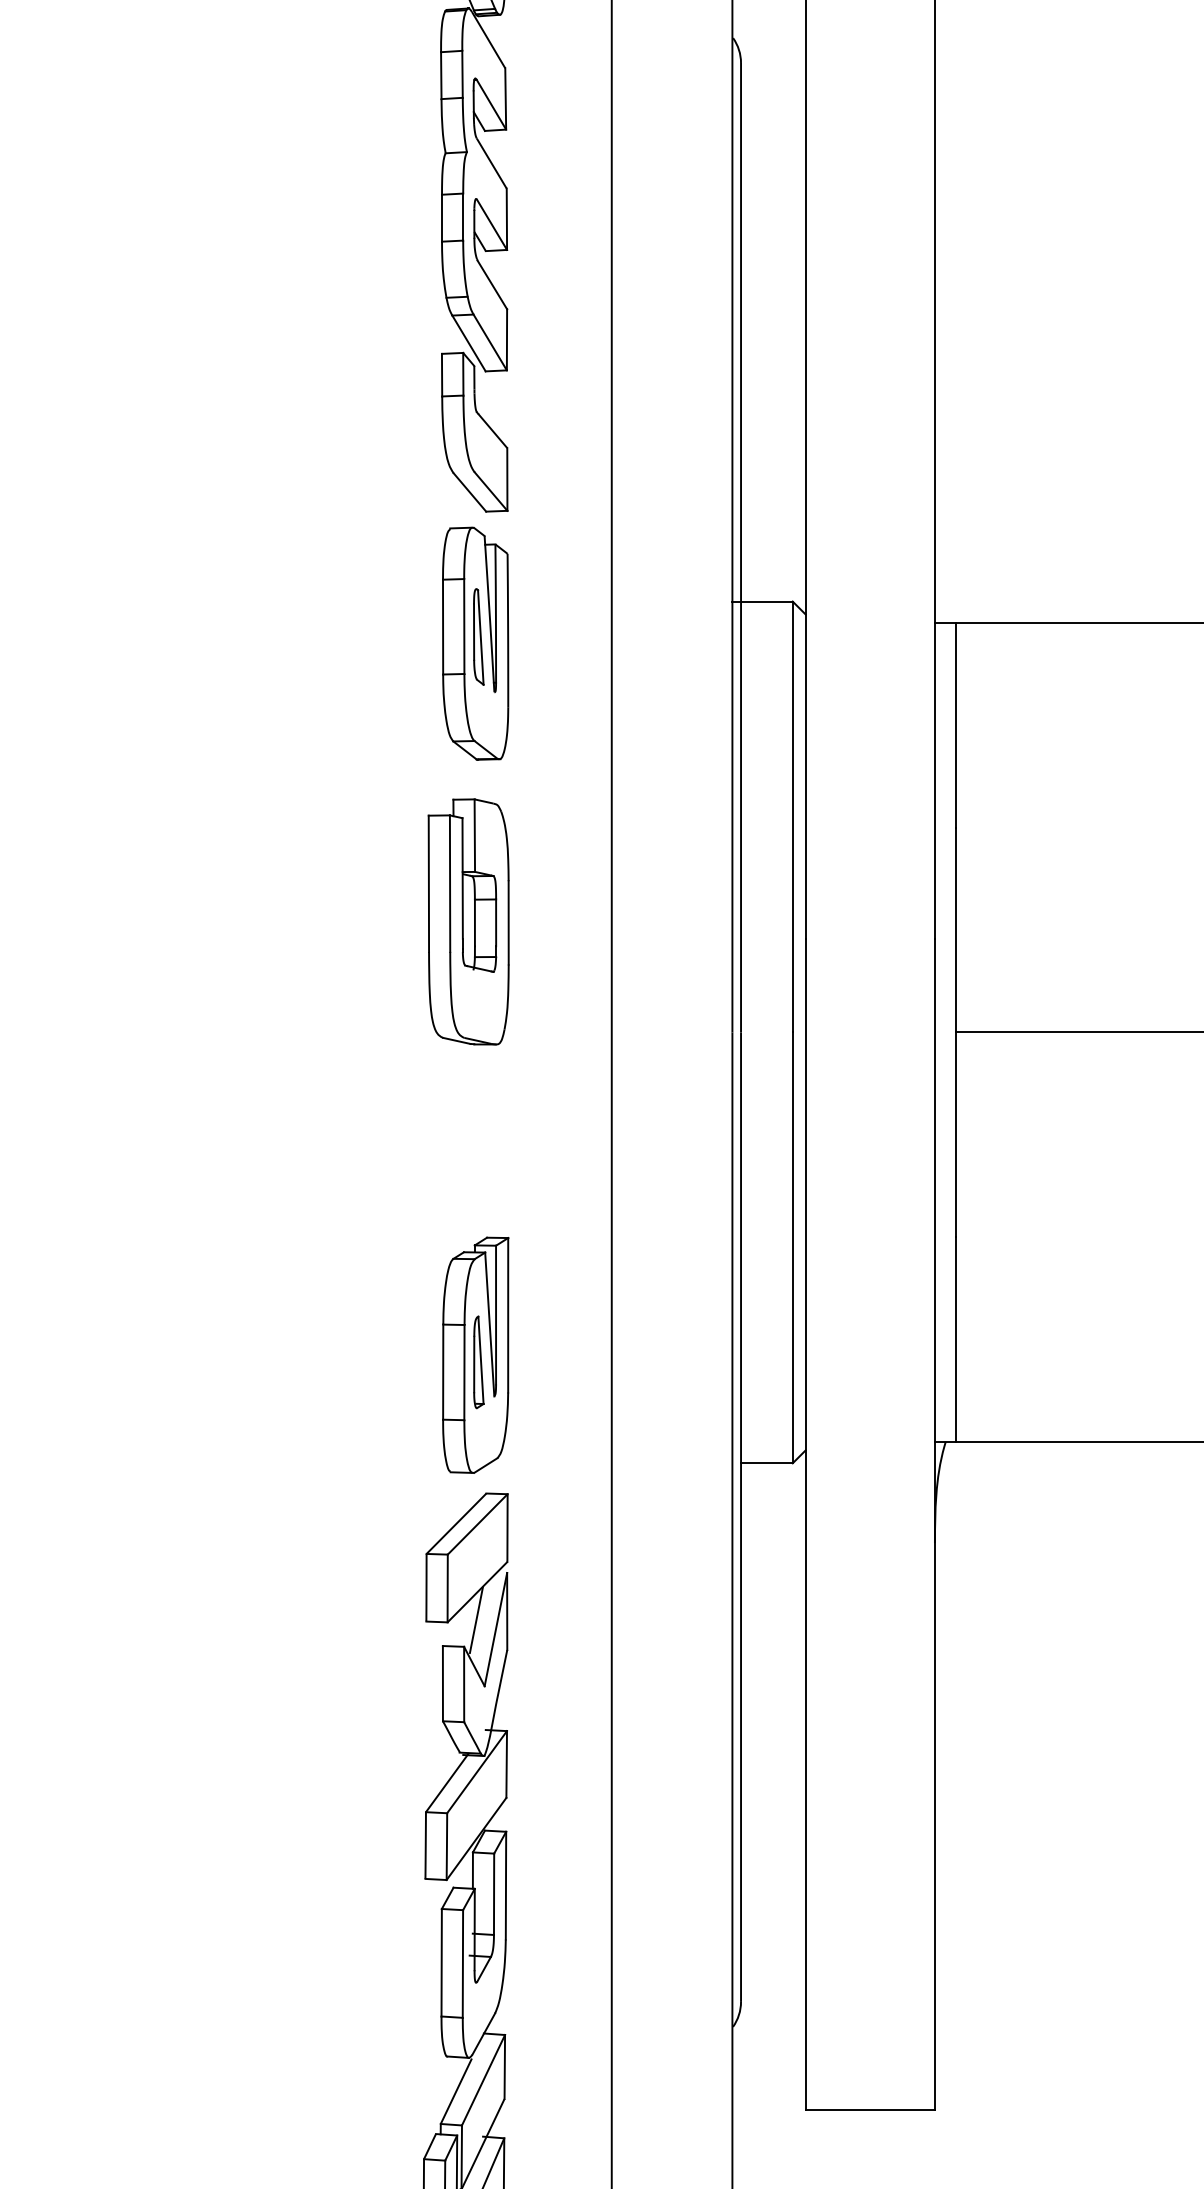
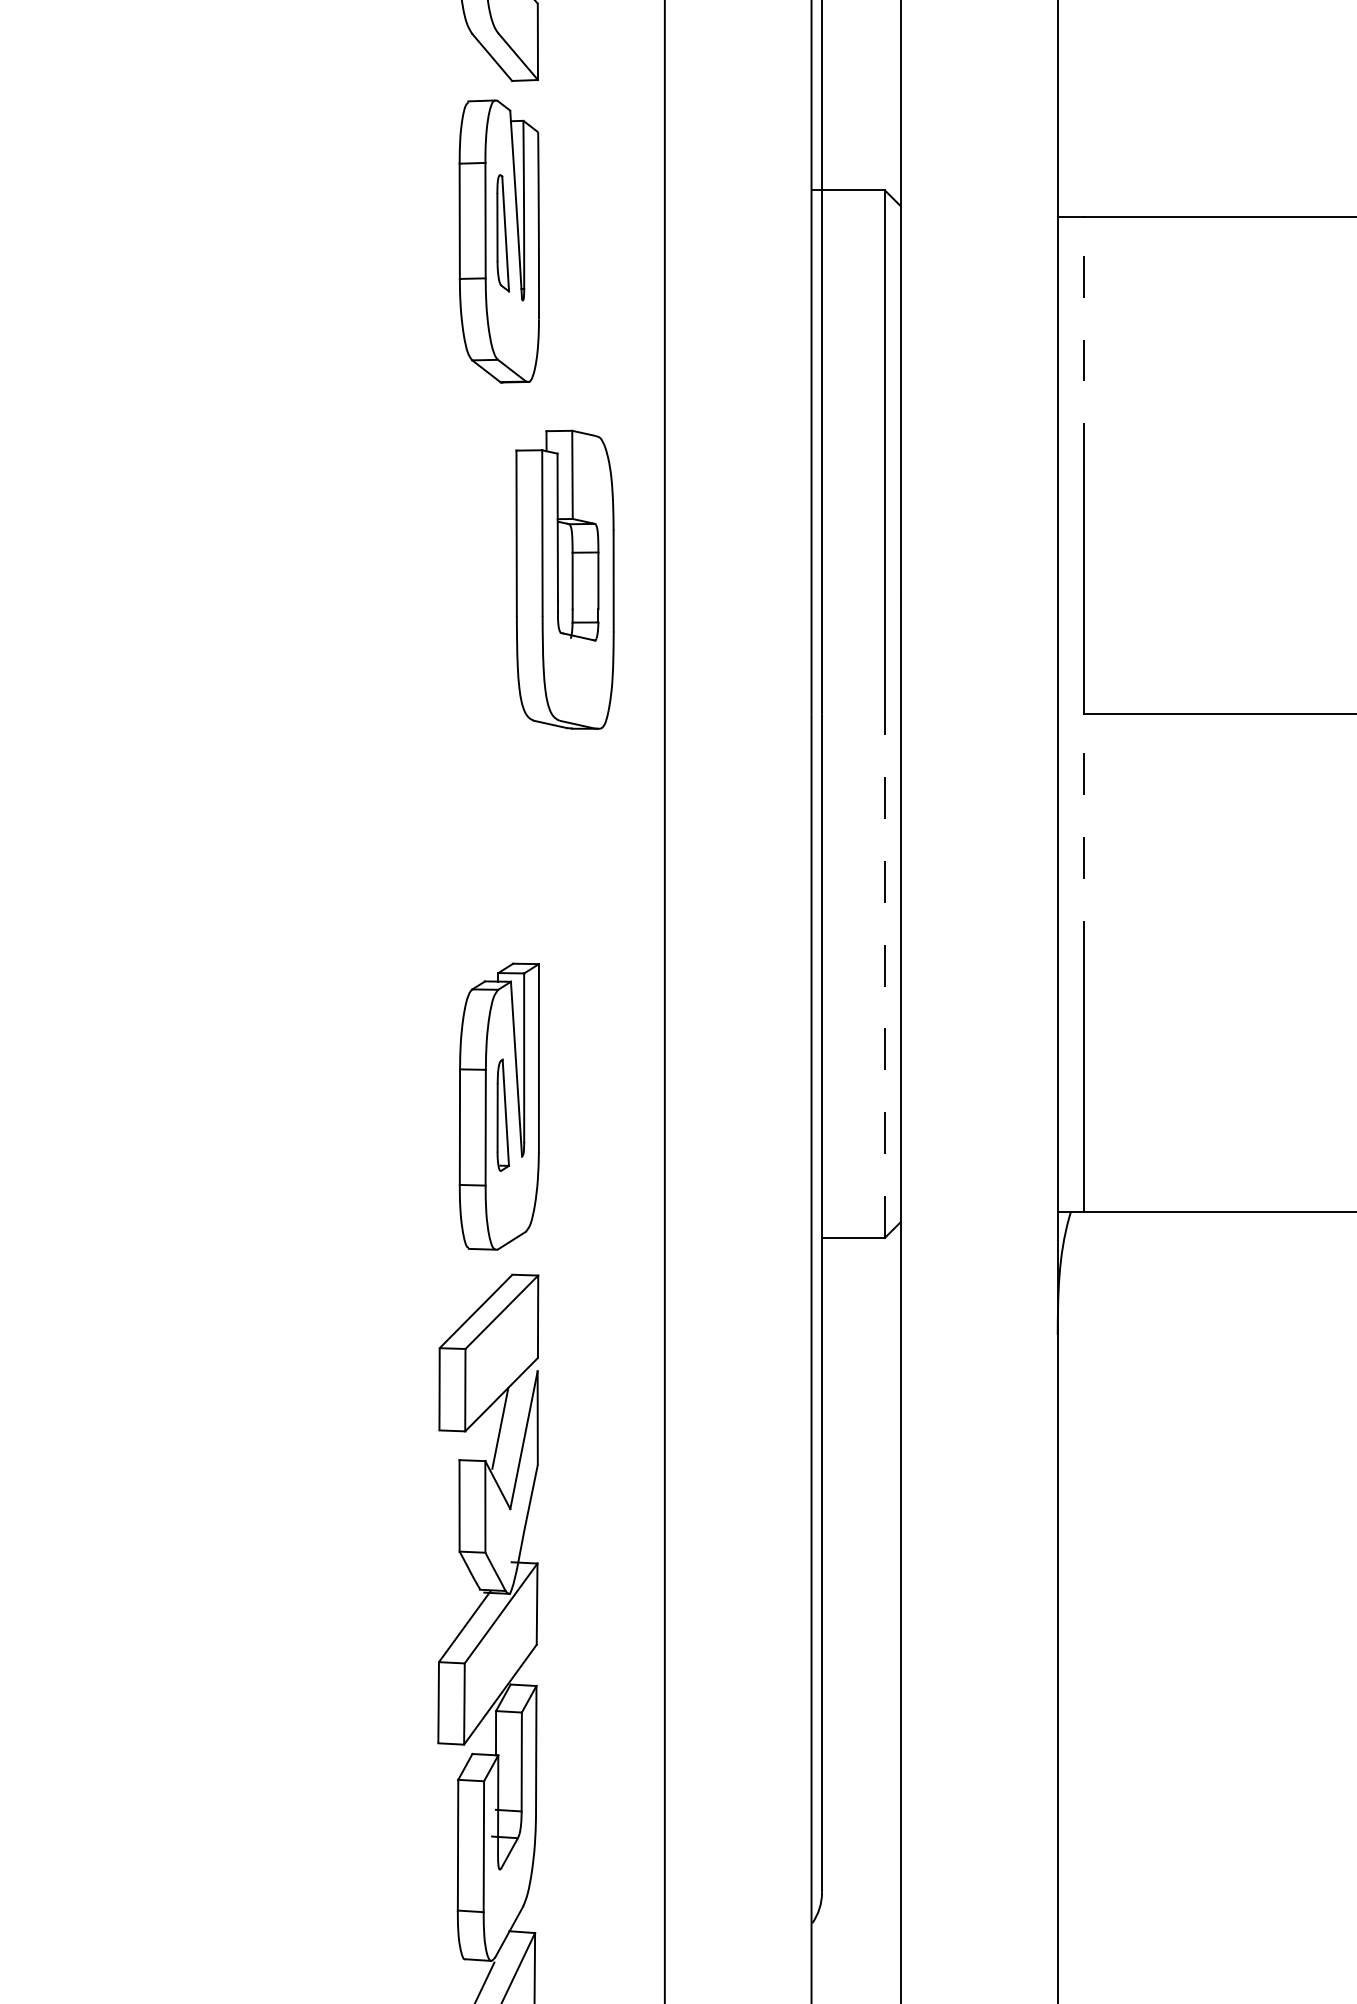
line: (956, 724) -> (1083, 339), solid -> dashed
part: (468, 921) -> (564, 579), moved
line: (956, 1134) -> (1083, 838), solid -> dashed
line: (792, 1247) -> (884, 975), solid -> dashed

